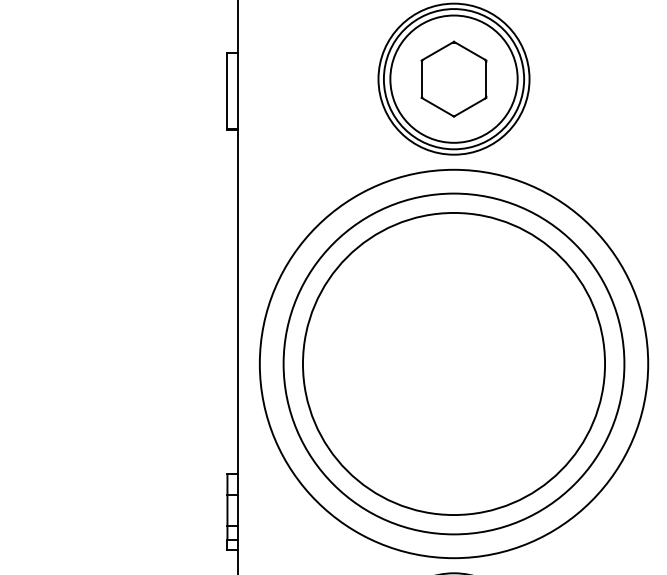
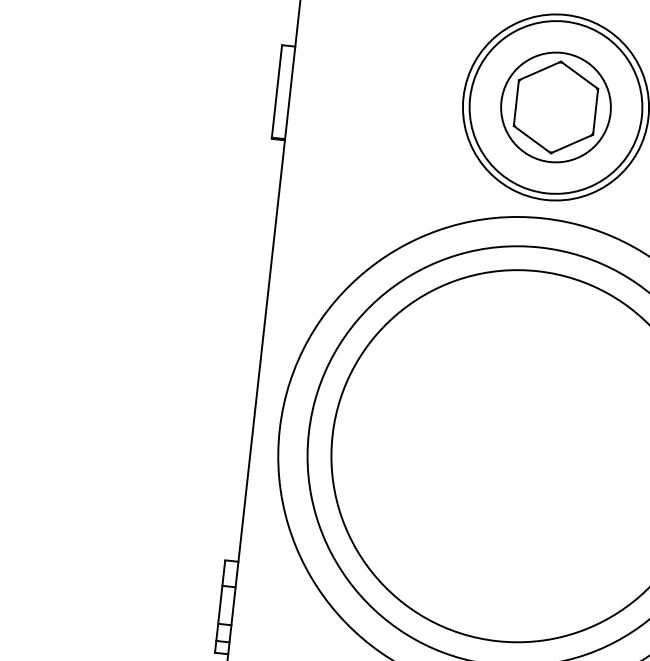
circle: (453, 78) -> (555, 106), size x0.7

